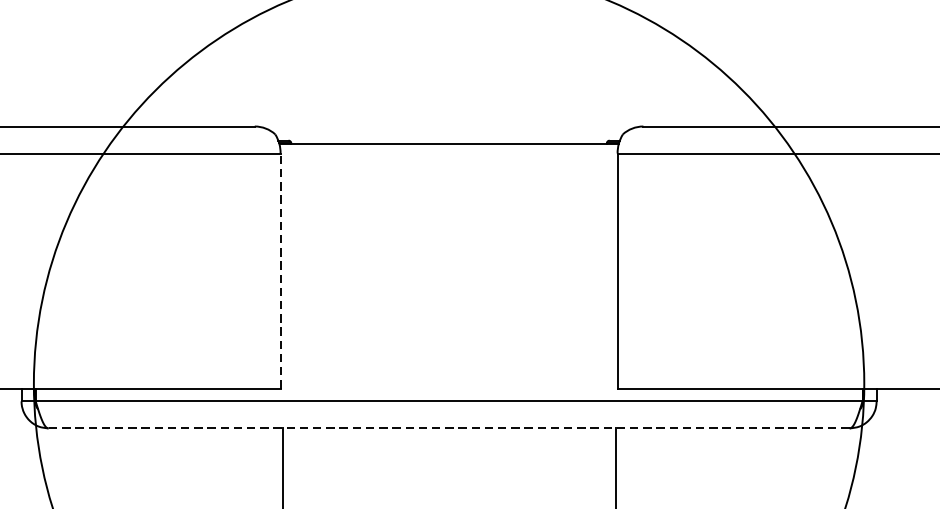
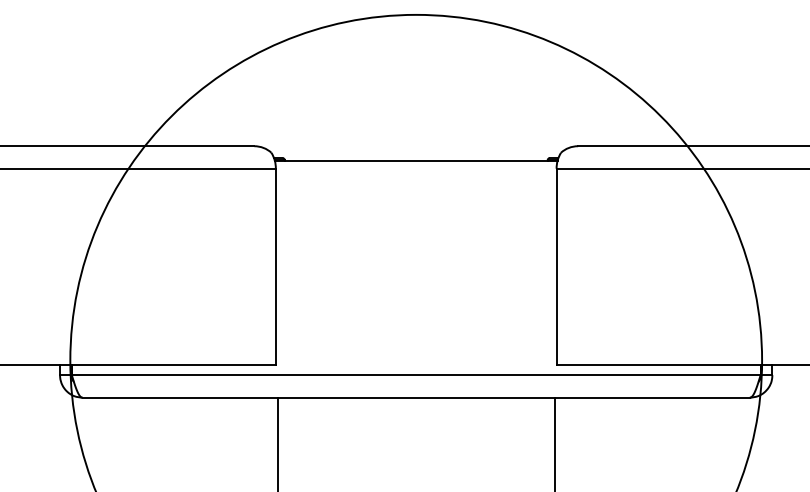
line: (280, 270) -> (275, 266), dashed -> solid
line: (449, 428) -> (416, 397), dashed -> solid

